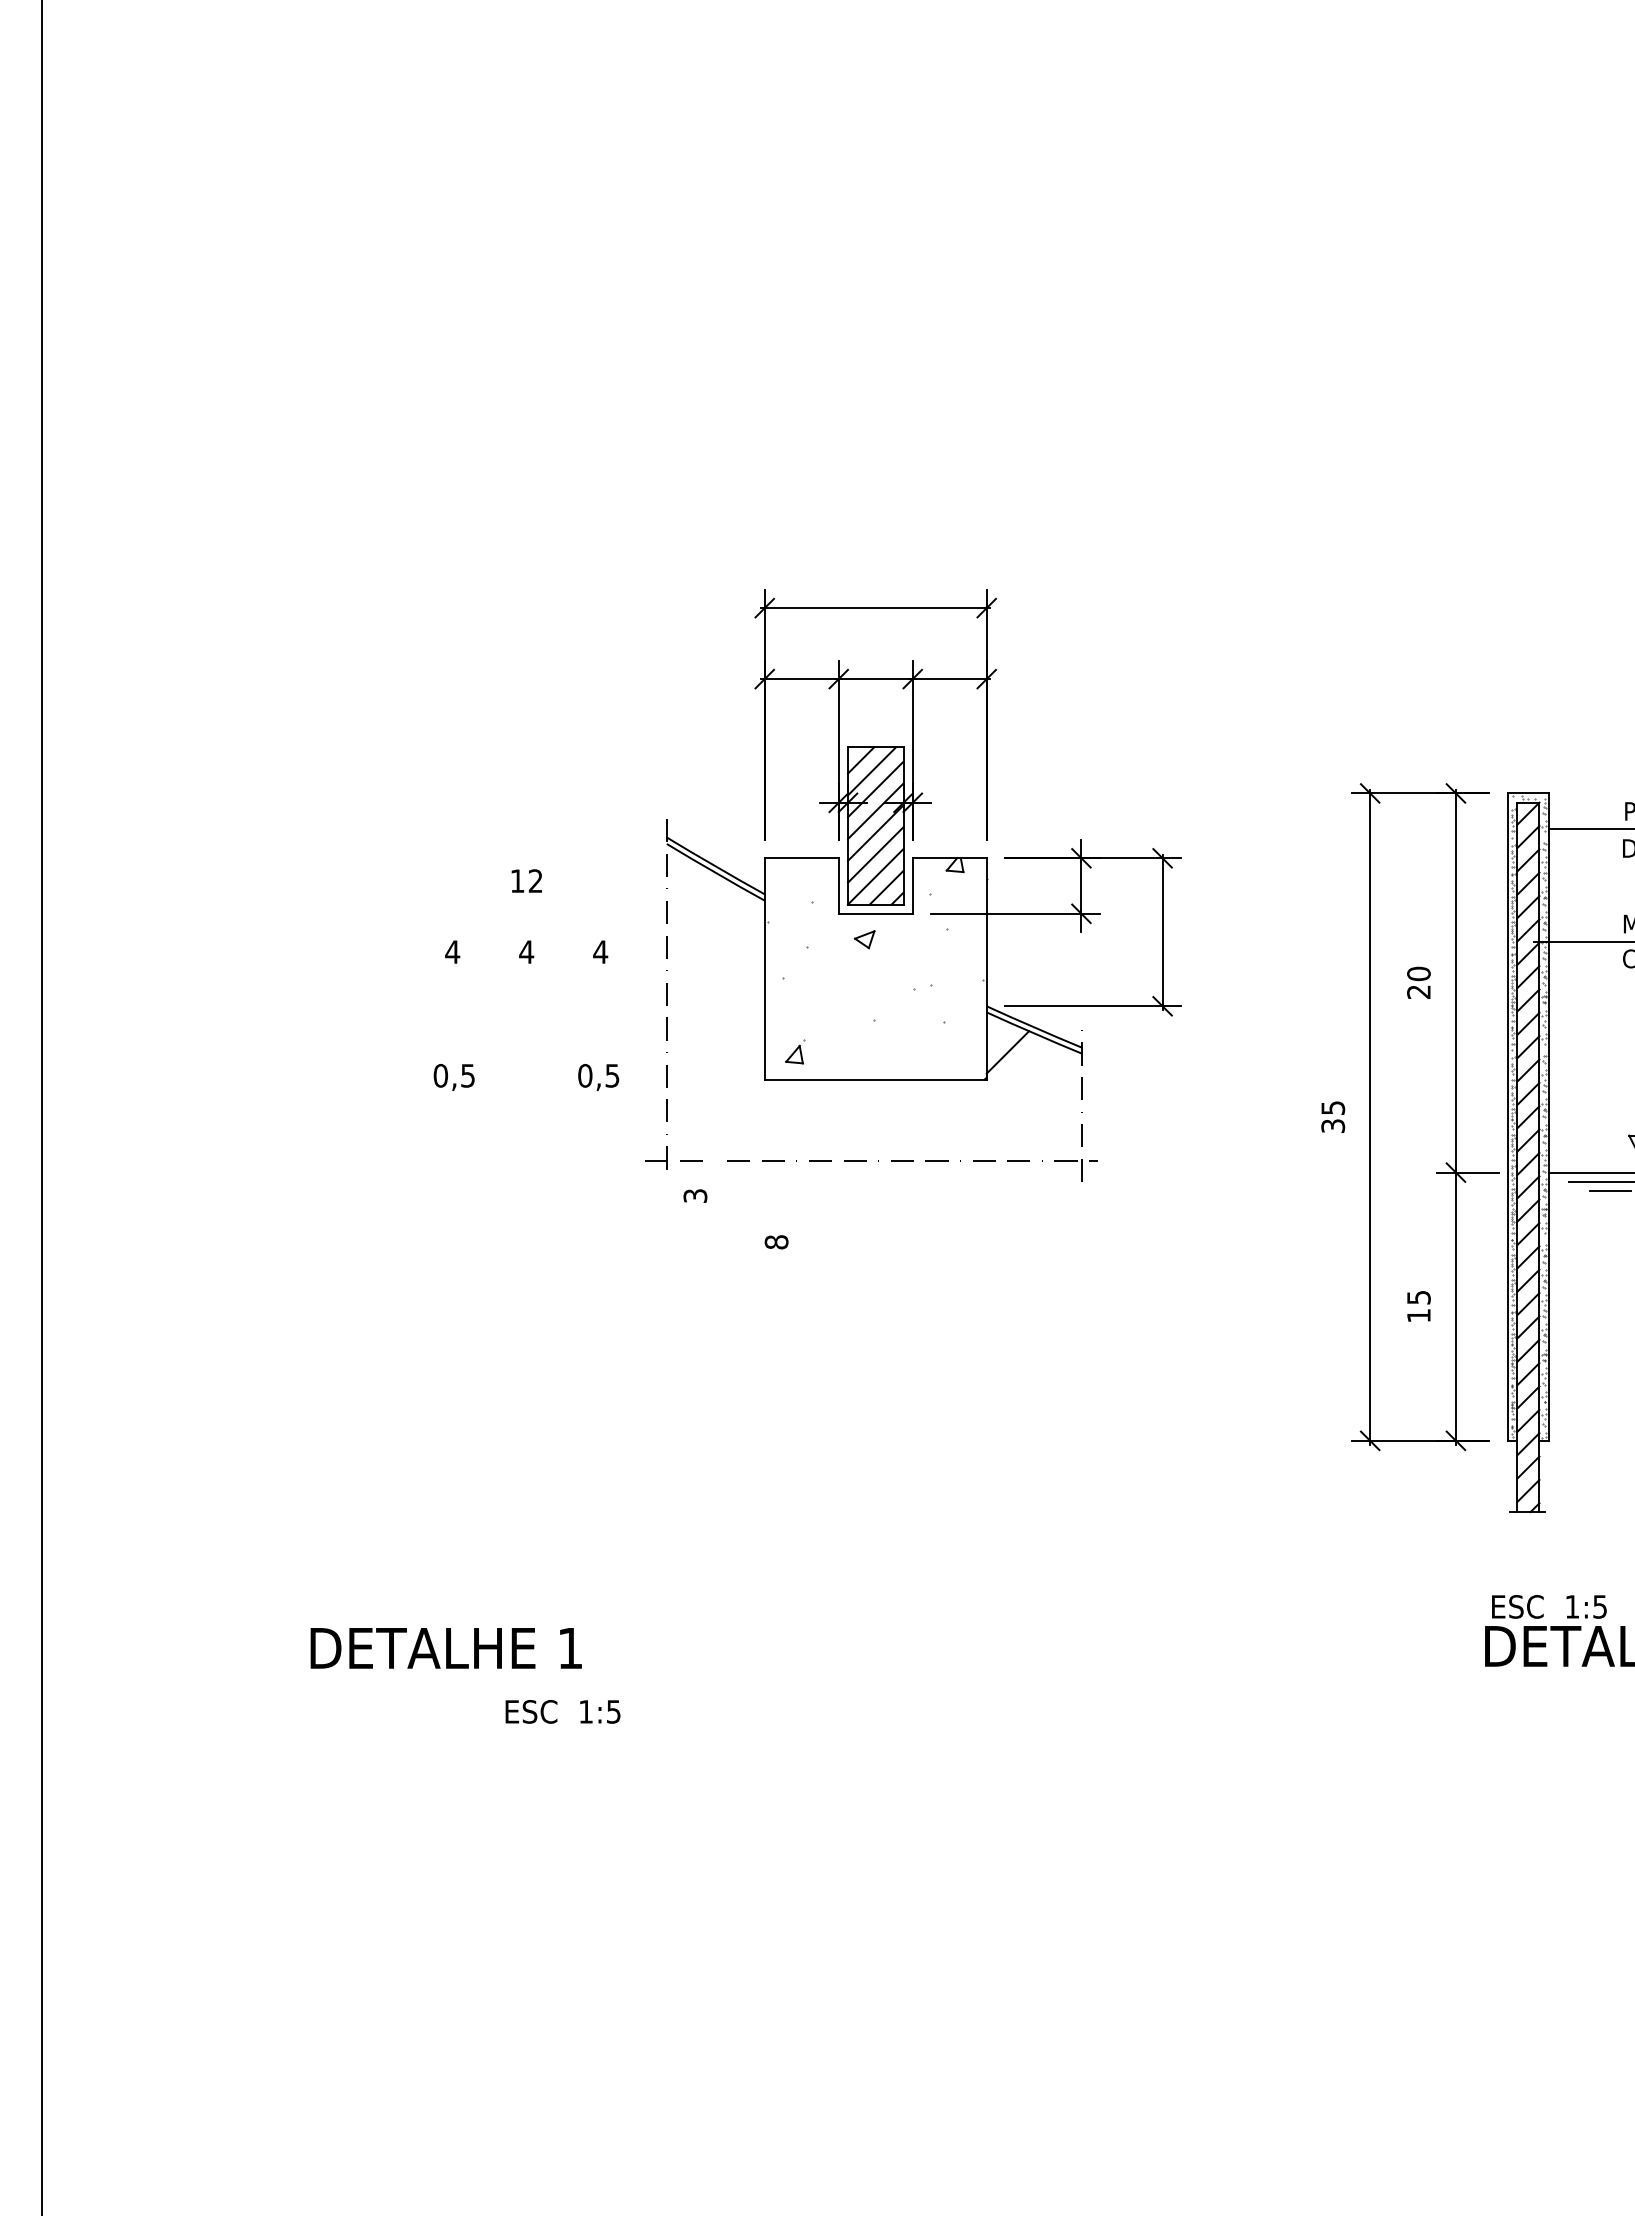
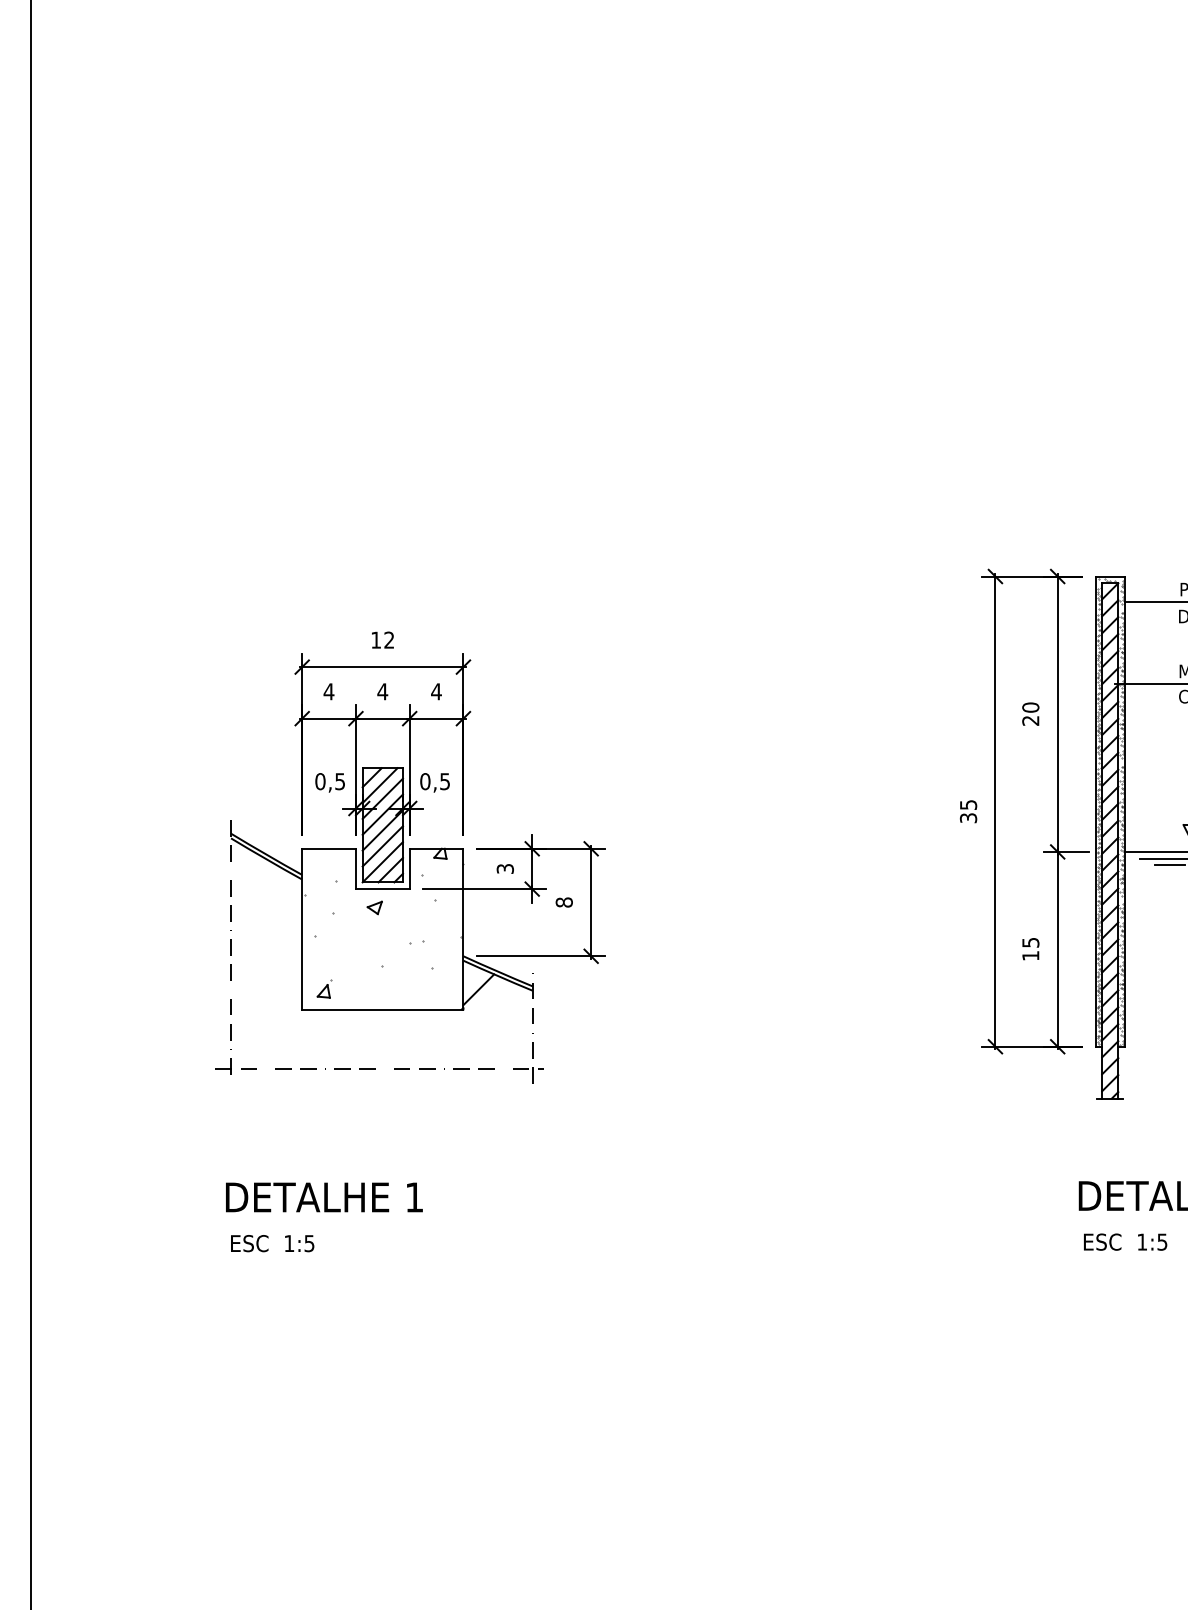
part: (913, 885) -> (410, 868), moved
text: (1549, 1606) -> (1125, 1241), moved
text: (562, 1711) -> (272, 1243), moved

